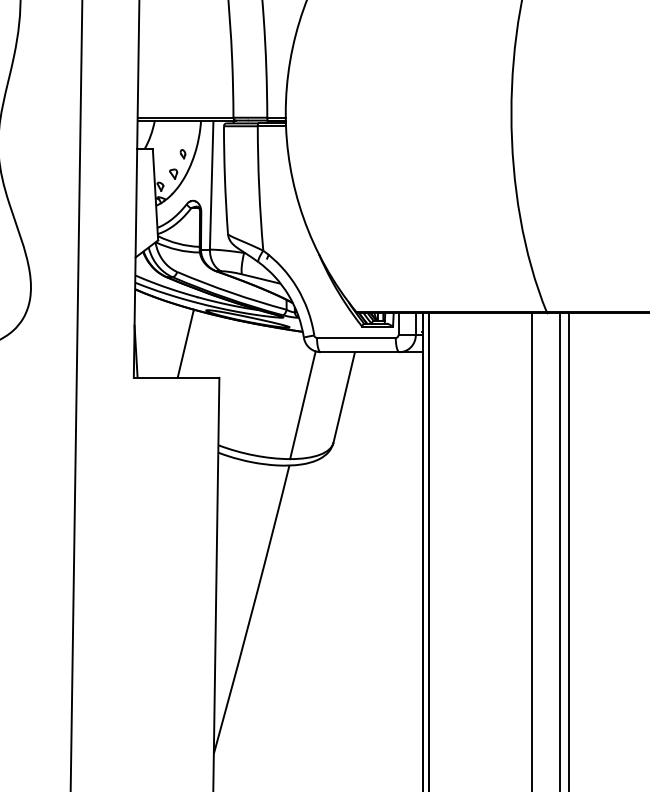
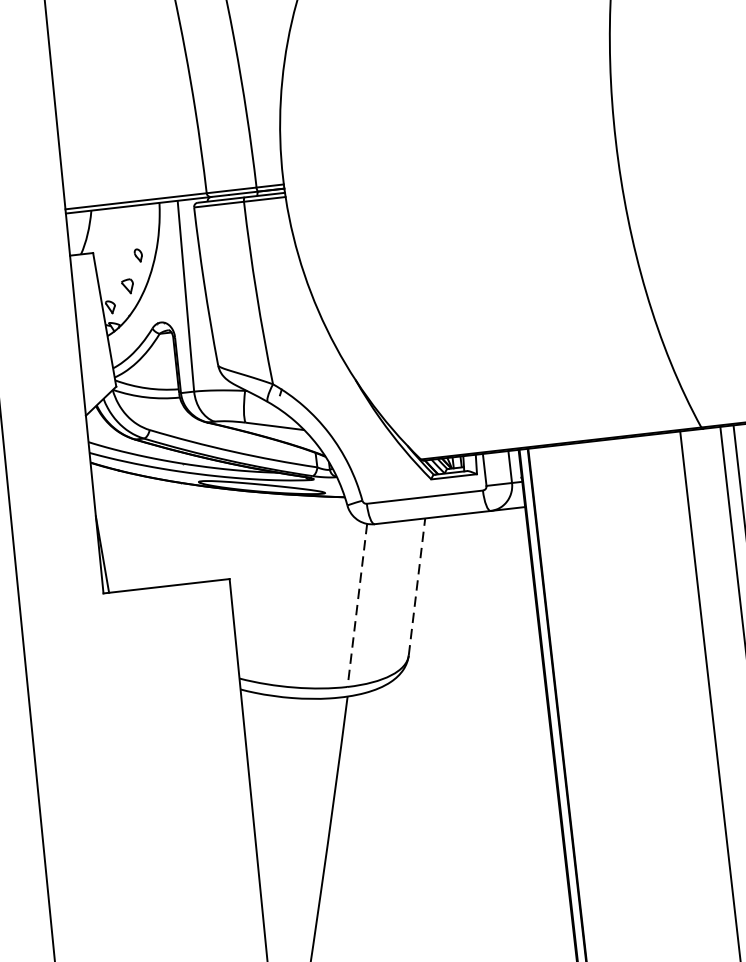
line: (185, 343) -> (173, 534), removed
line: (344, 396) -> (417, 585), solid -> dashed
line: (302, 405) -> (356, 605), solid -> dashed

